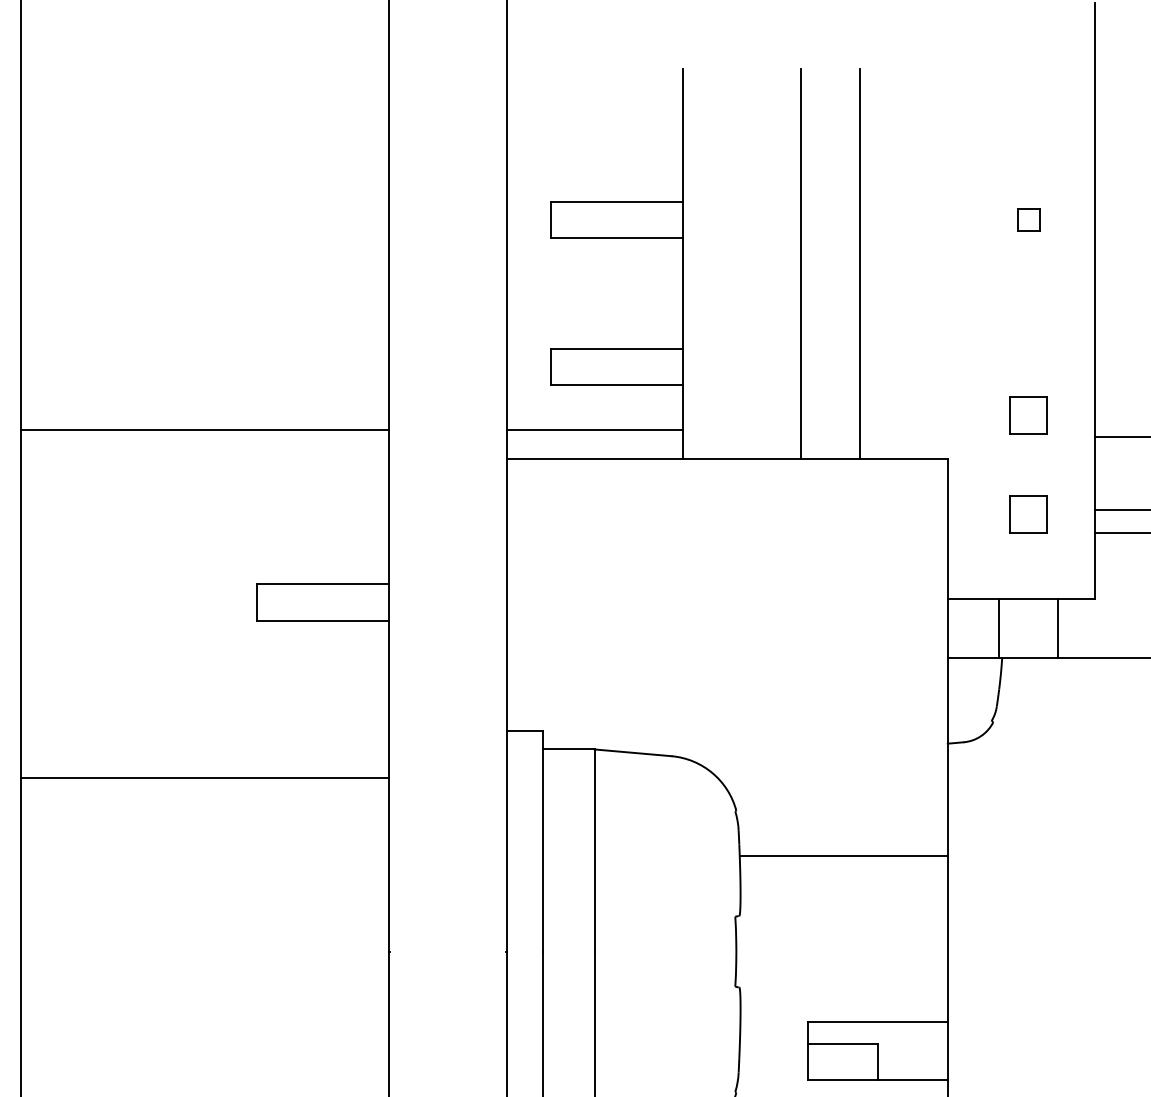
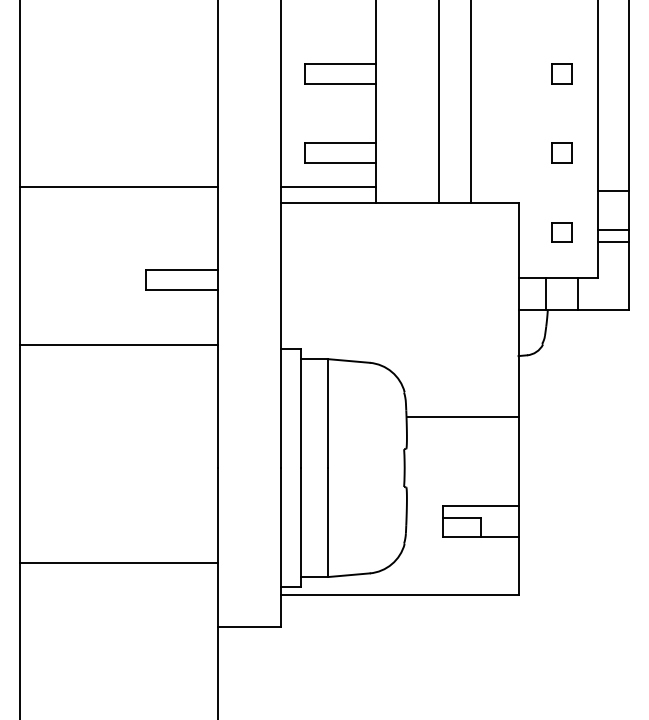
part: (1027, 218) -> (561, 73), size x1.67
part: (1027, 413) -> (561, 152), moved
line: (204, 777) -> (118, 345), moved

